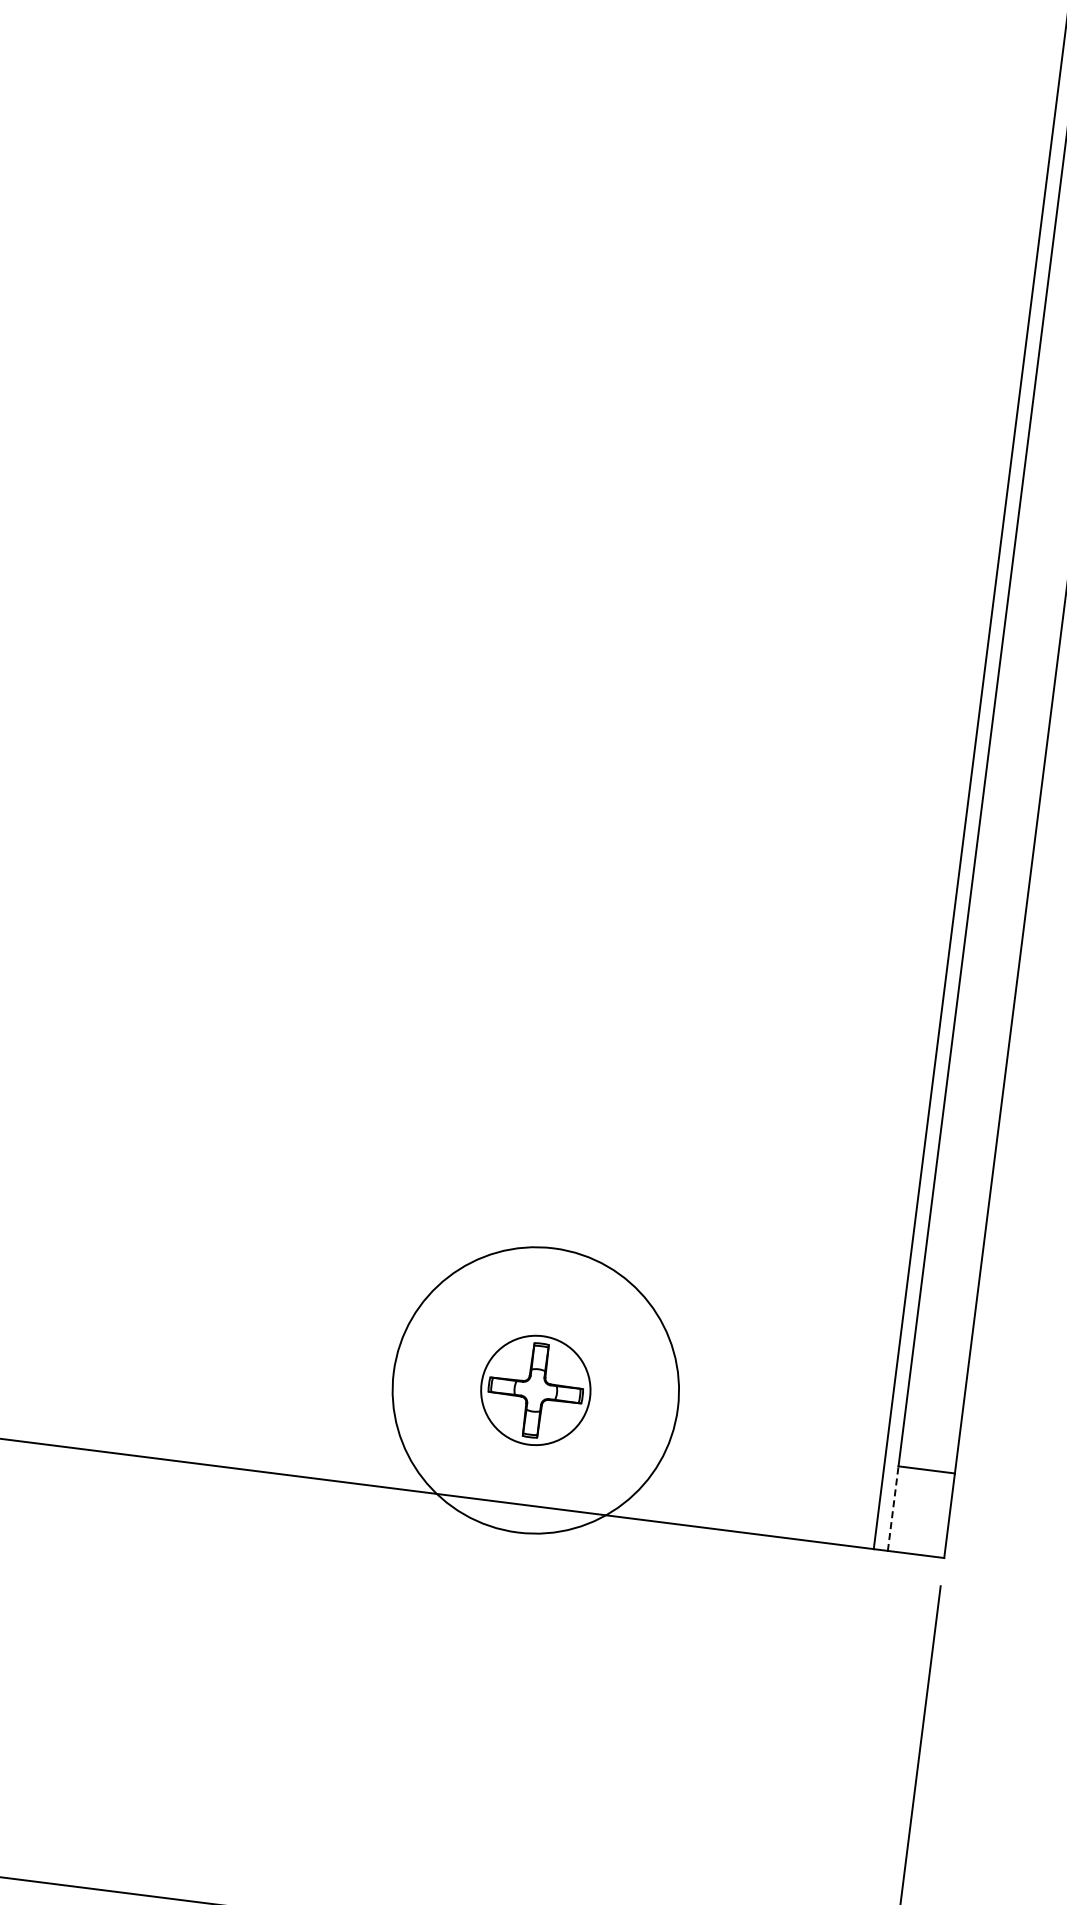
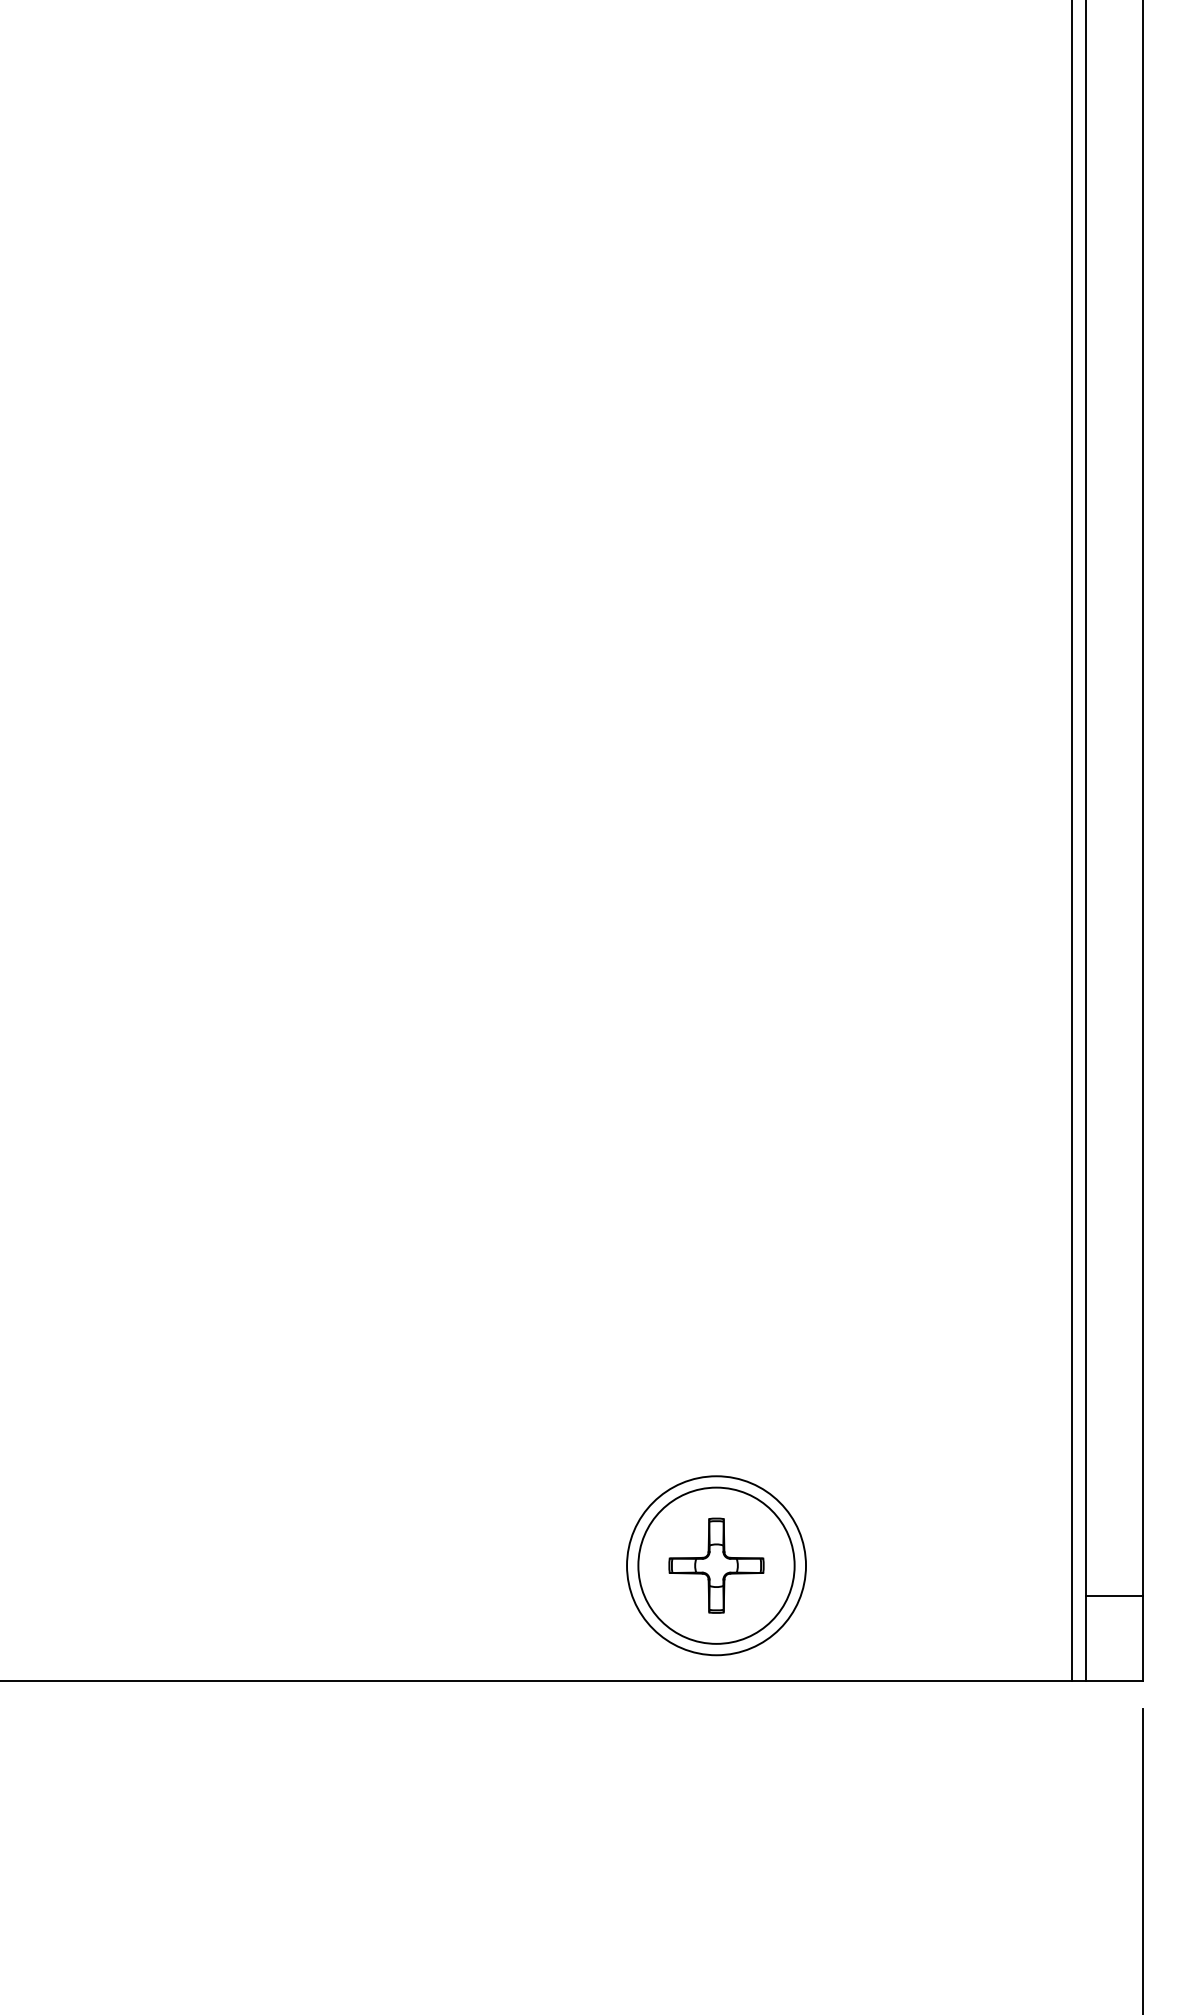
circle: (535, 1390) -> (716, 1565), size x0.62
circle: (535, 1390) -> (716, 1565), size x1.43
line: (892, 1508) -> (1085, 1638), dashed -> solid

